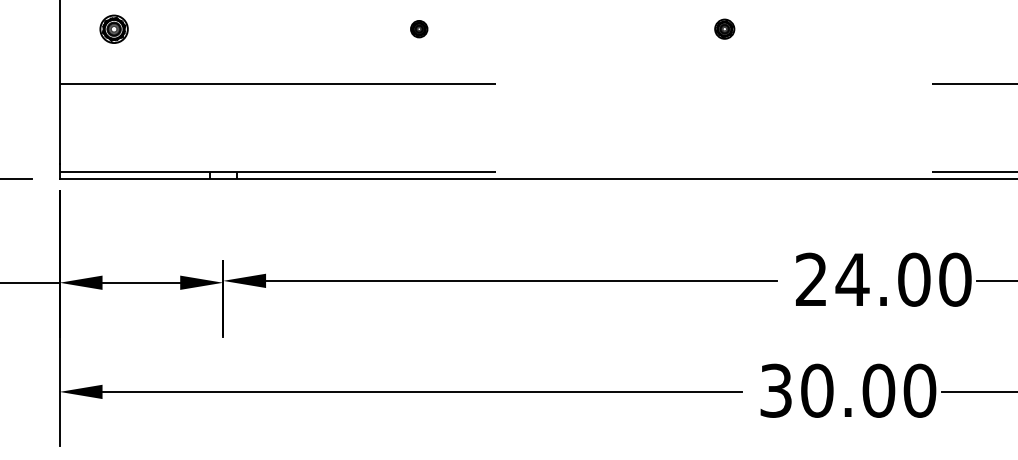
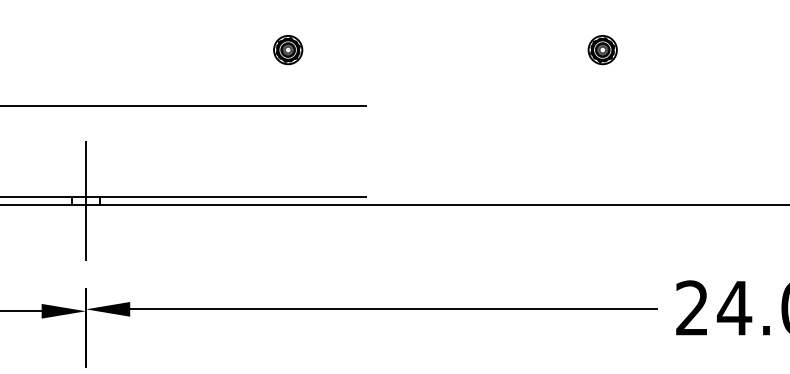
part: (418, 28) -> (287, 49), size x1.67
part: (724, 28) -> (602, 49), size x1.43
line: (223, 175) -> (86, 200), added

